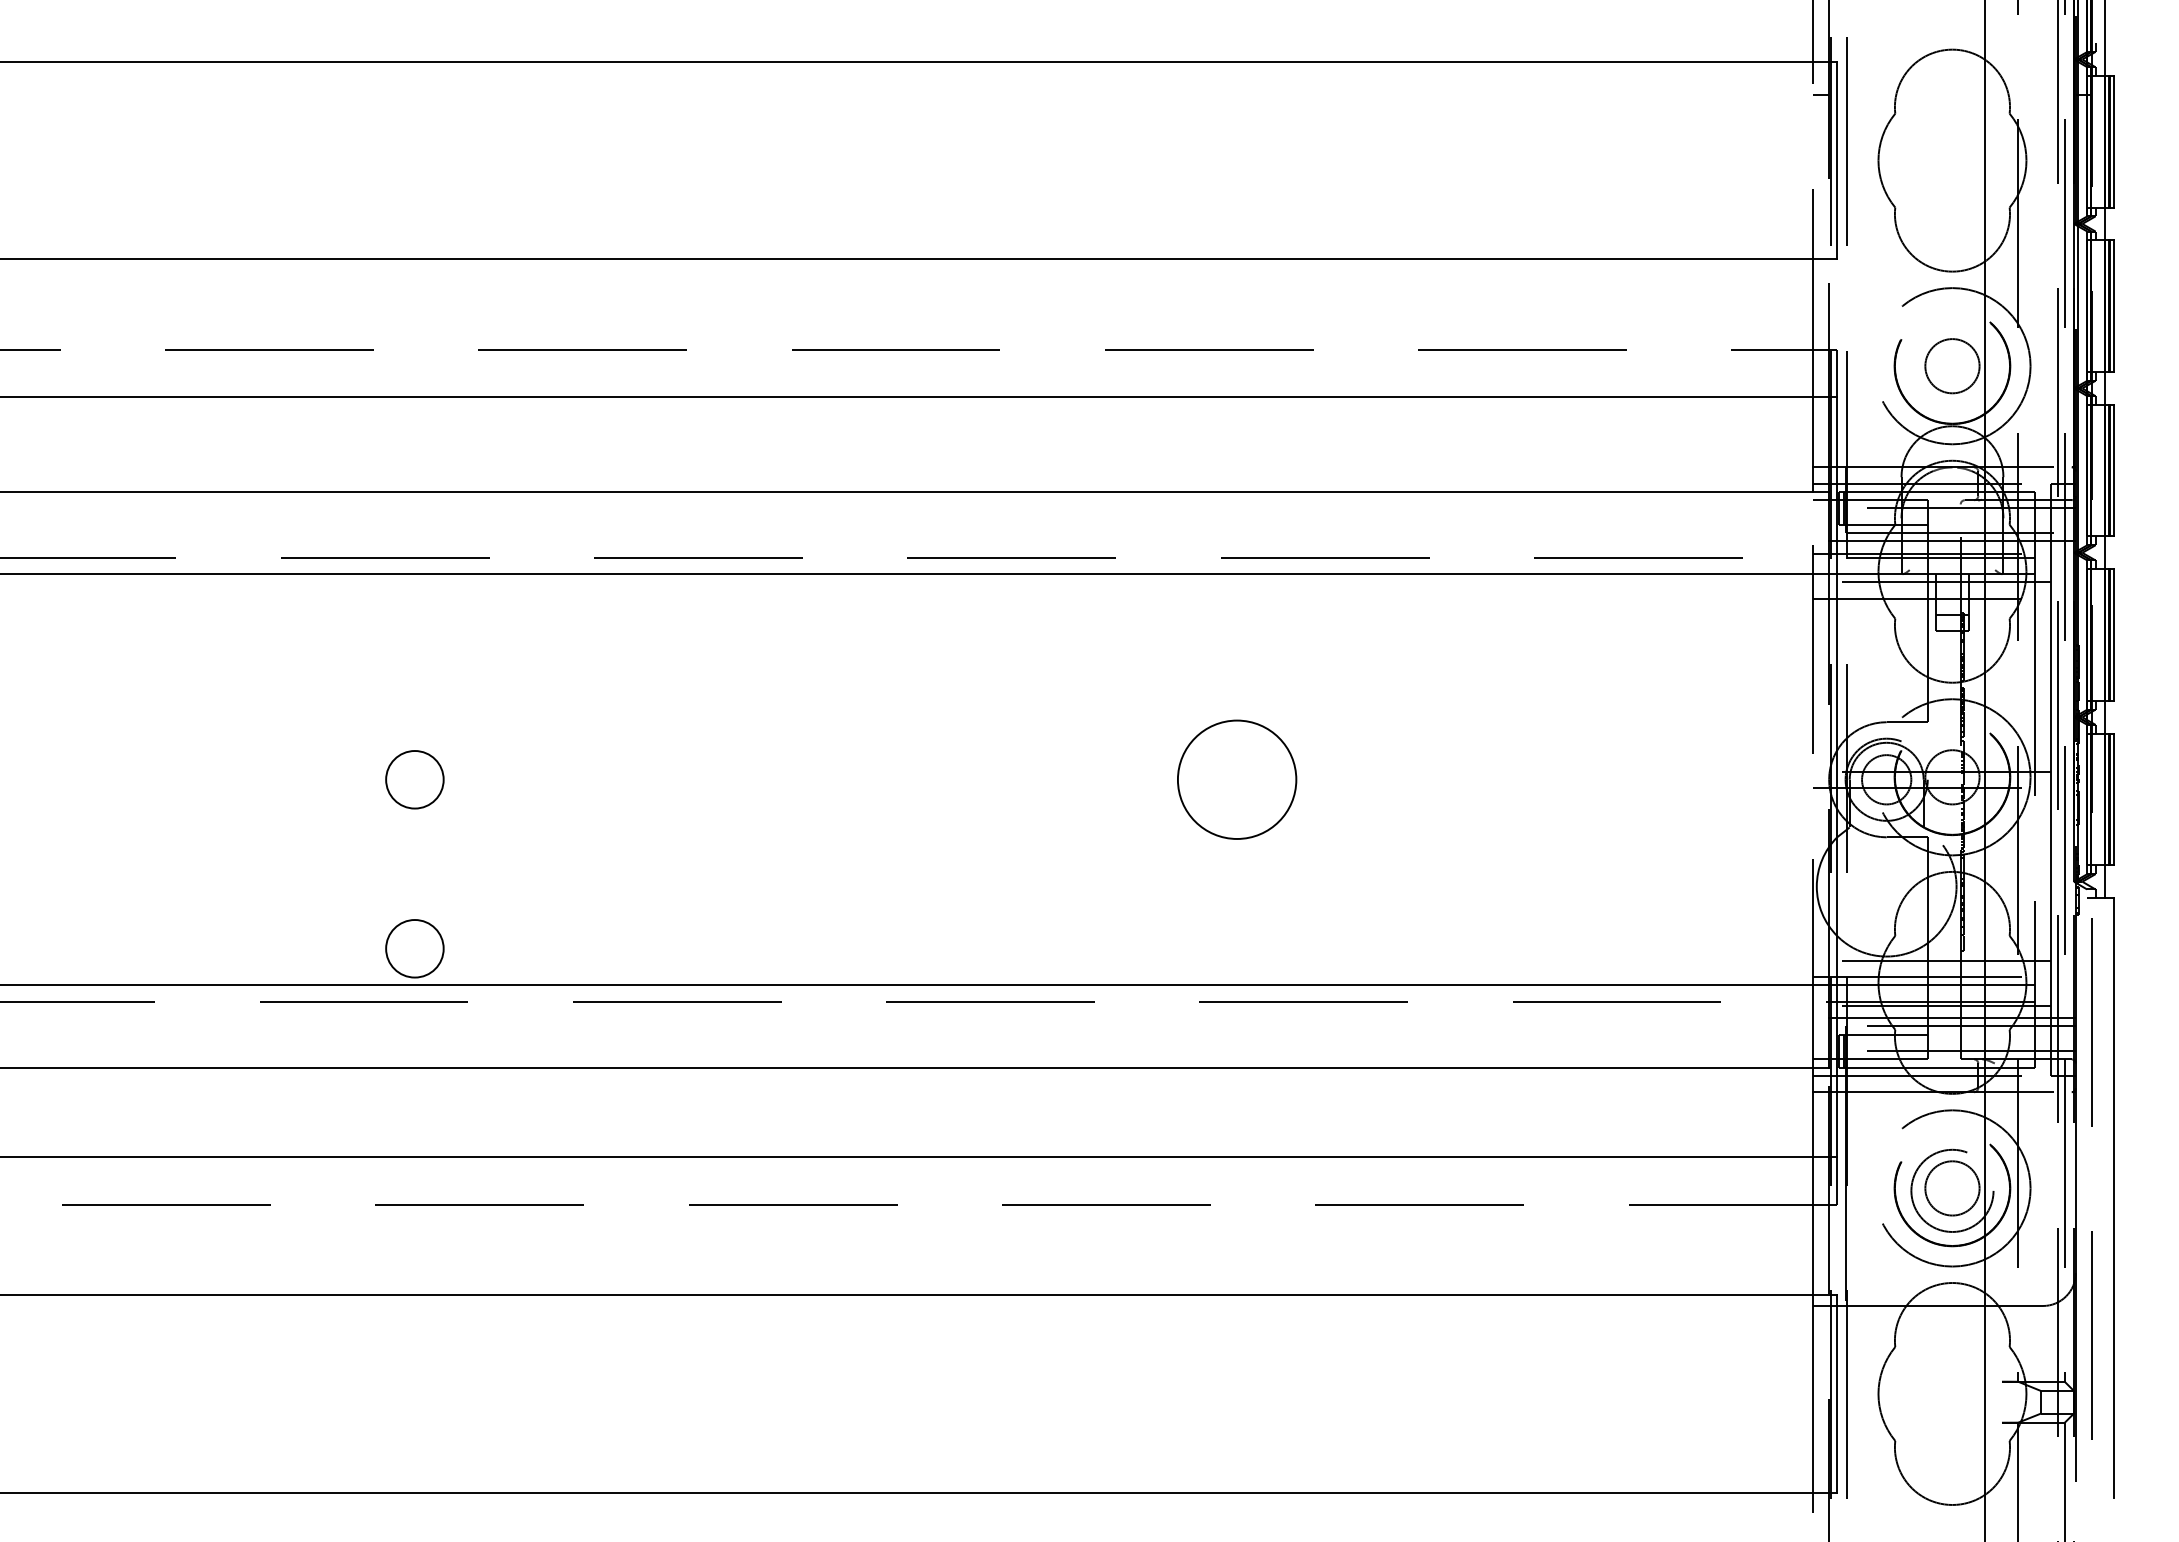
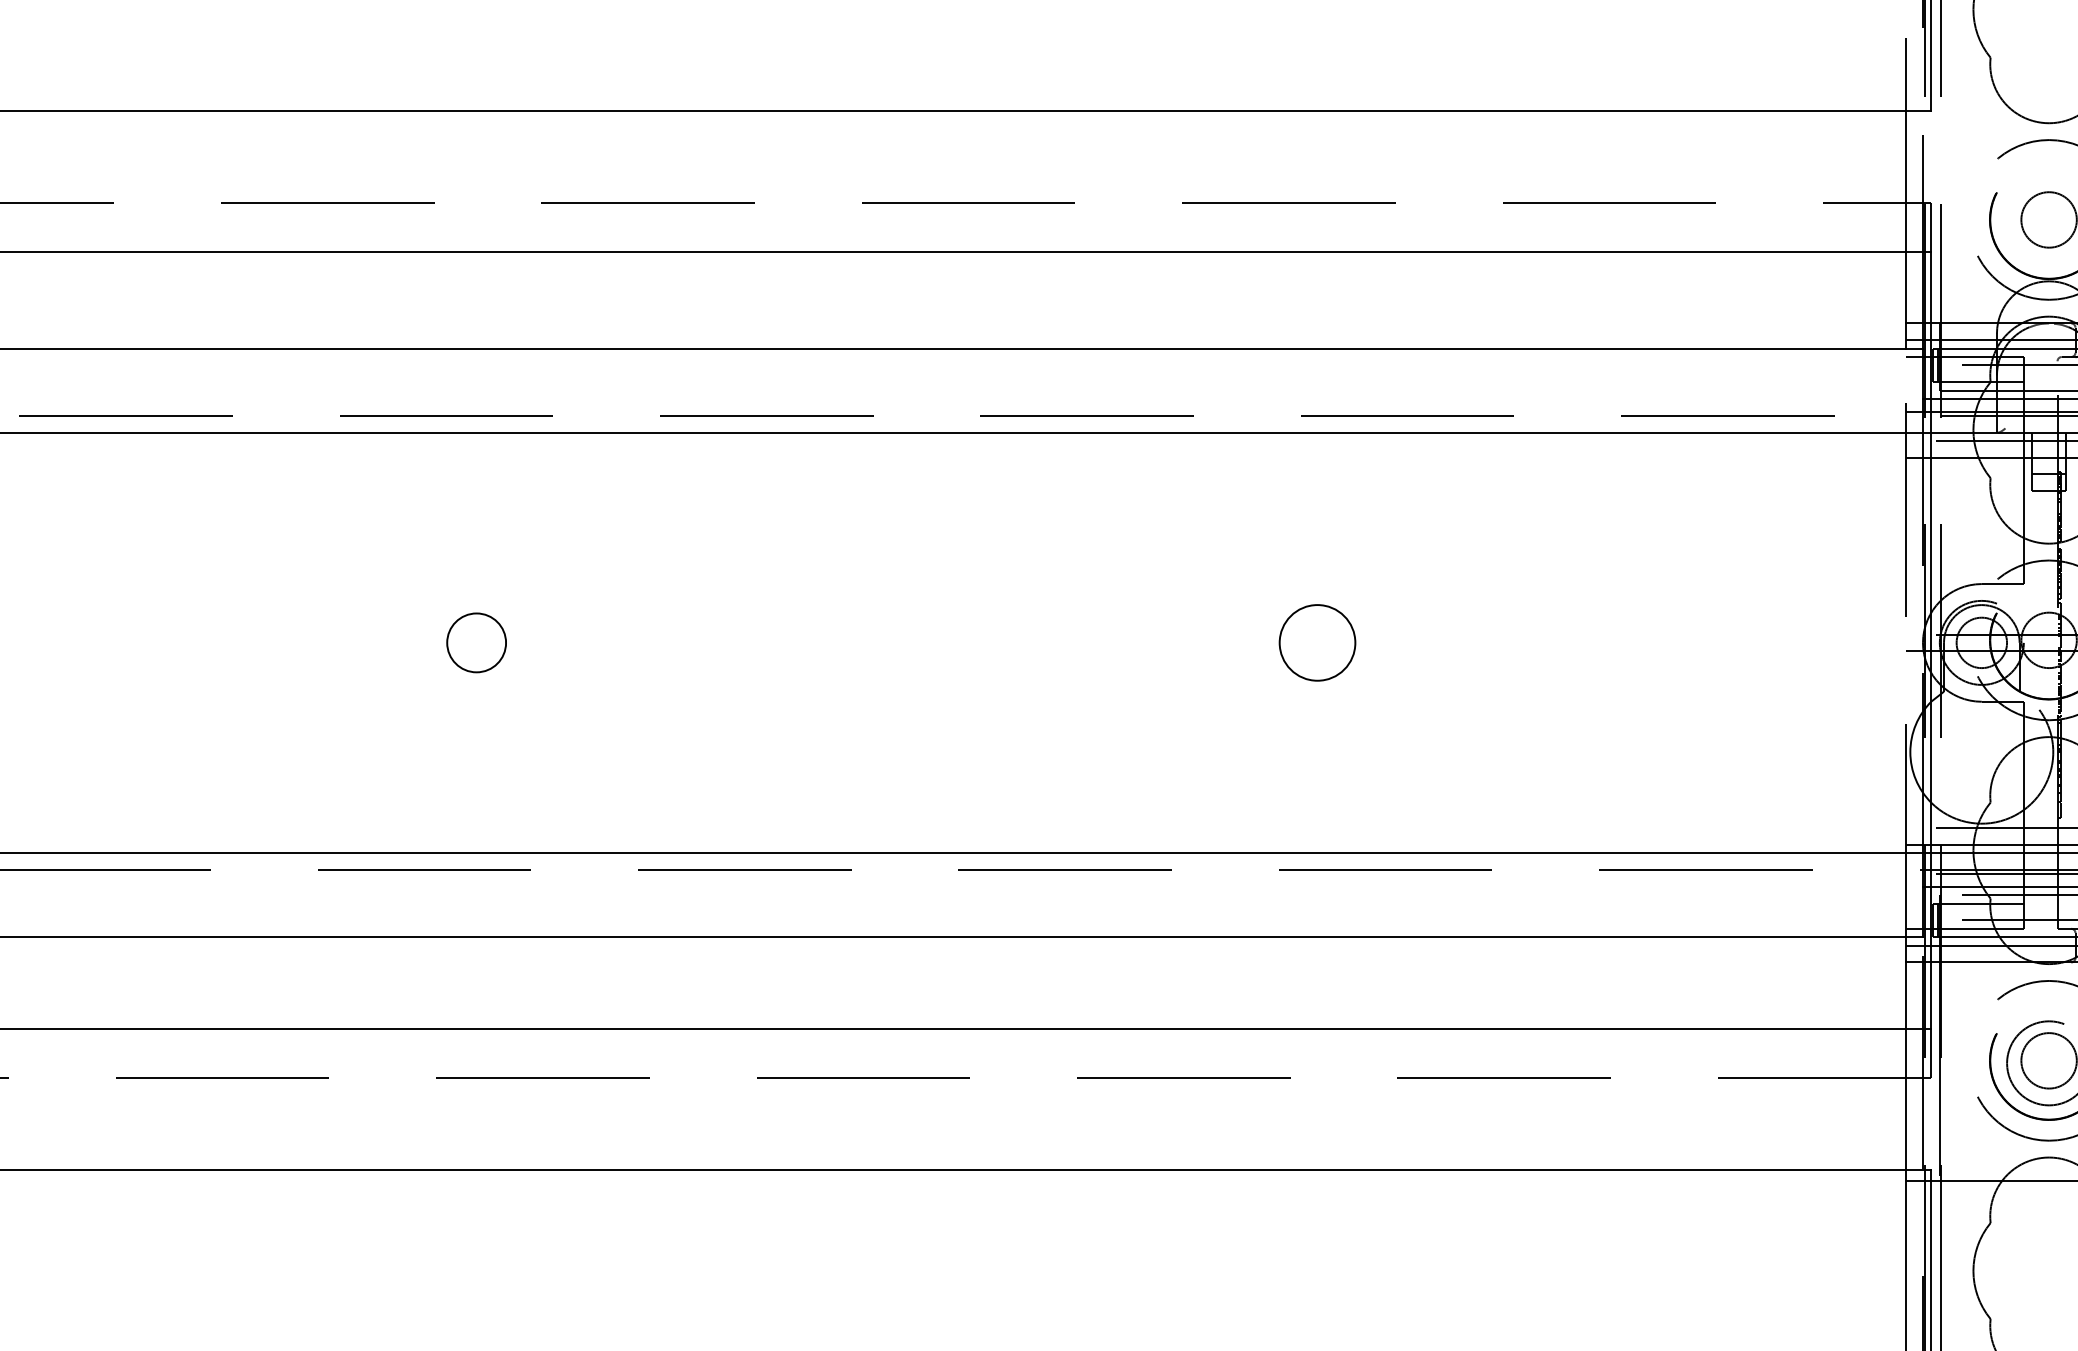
circle: (1237, 779) -> (1317, 642), size x0.62
circle: (414, 948) -> (476, 815), removed

